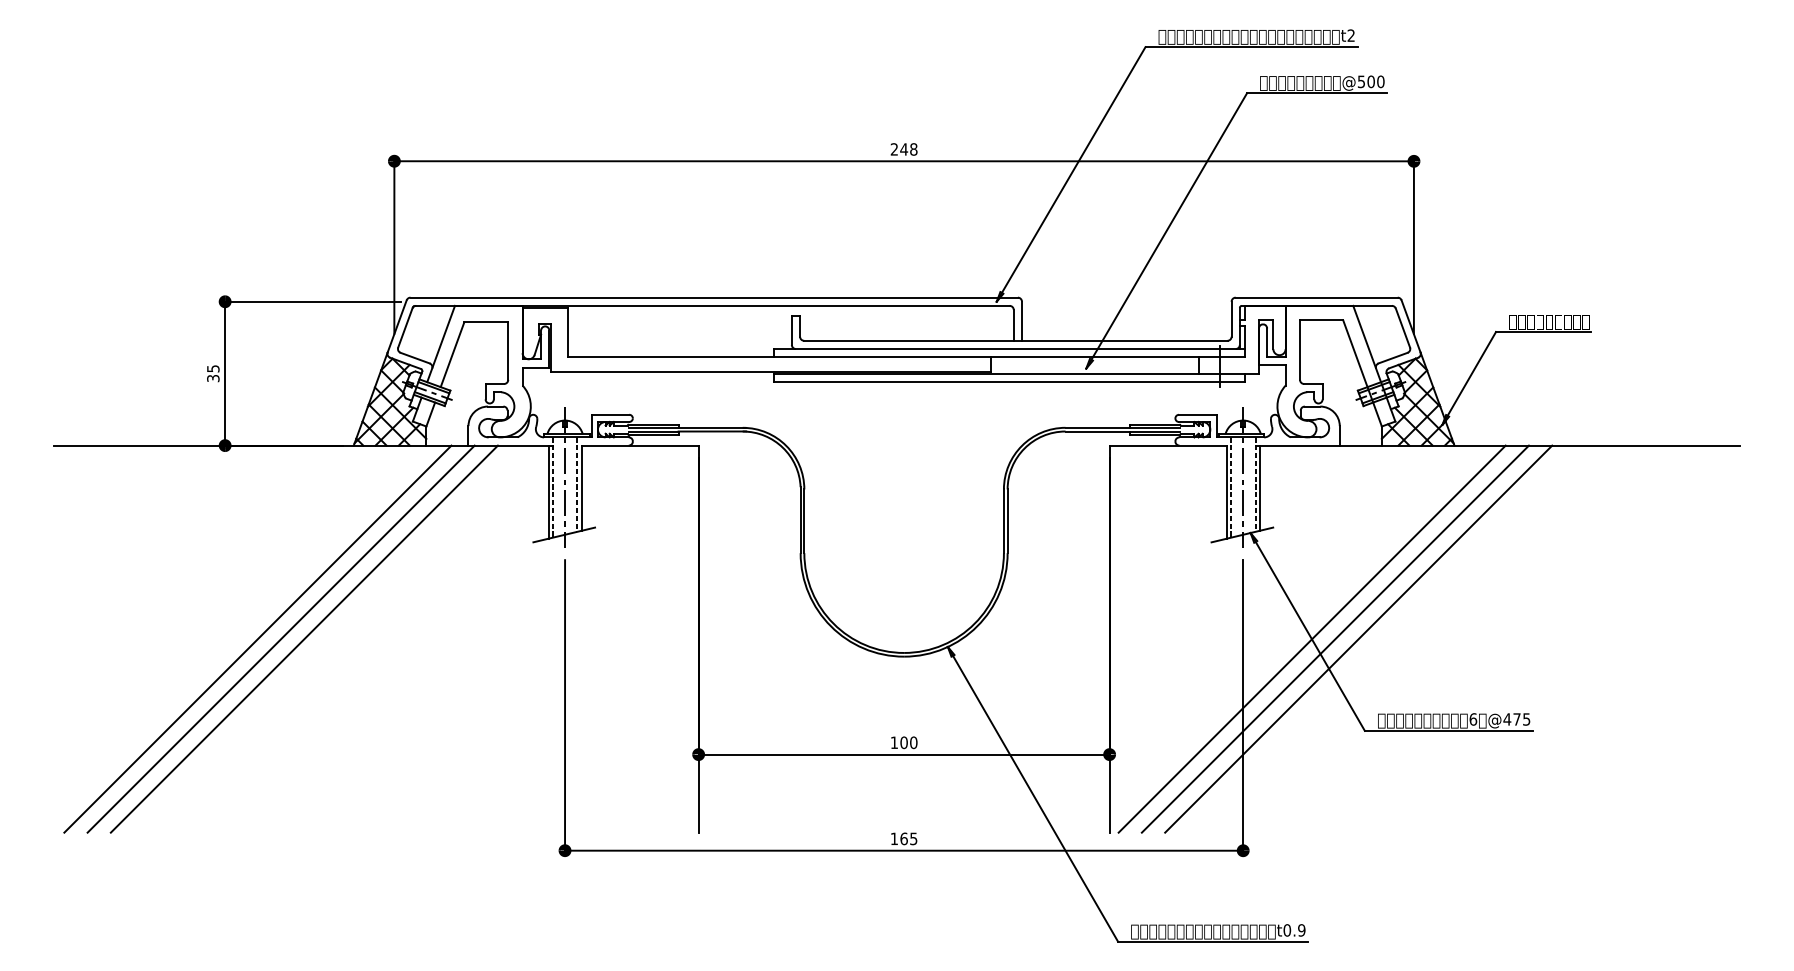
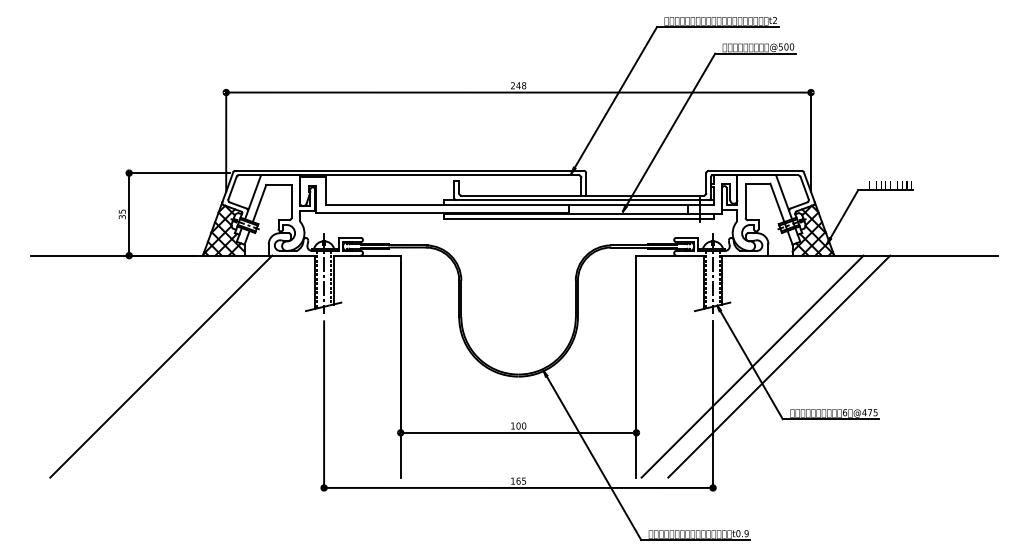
line: (257, 638) -> (147, 366), removed
line: (304, 638) -> (174, 366), removed
line: (1334, 638) -> (765, 366), removed

